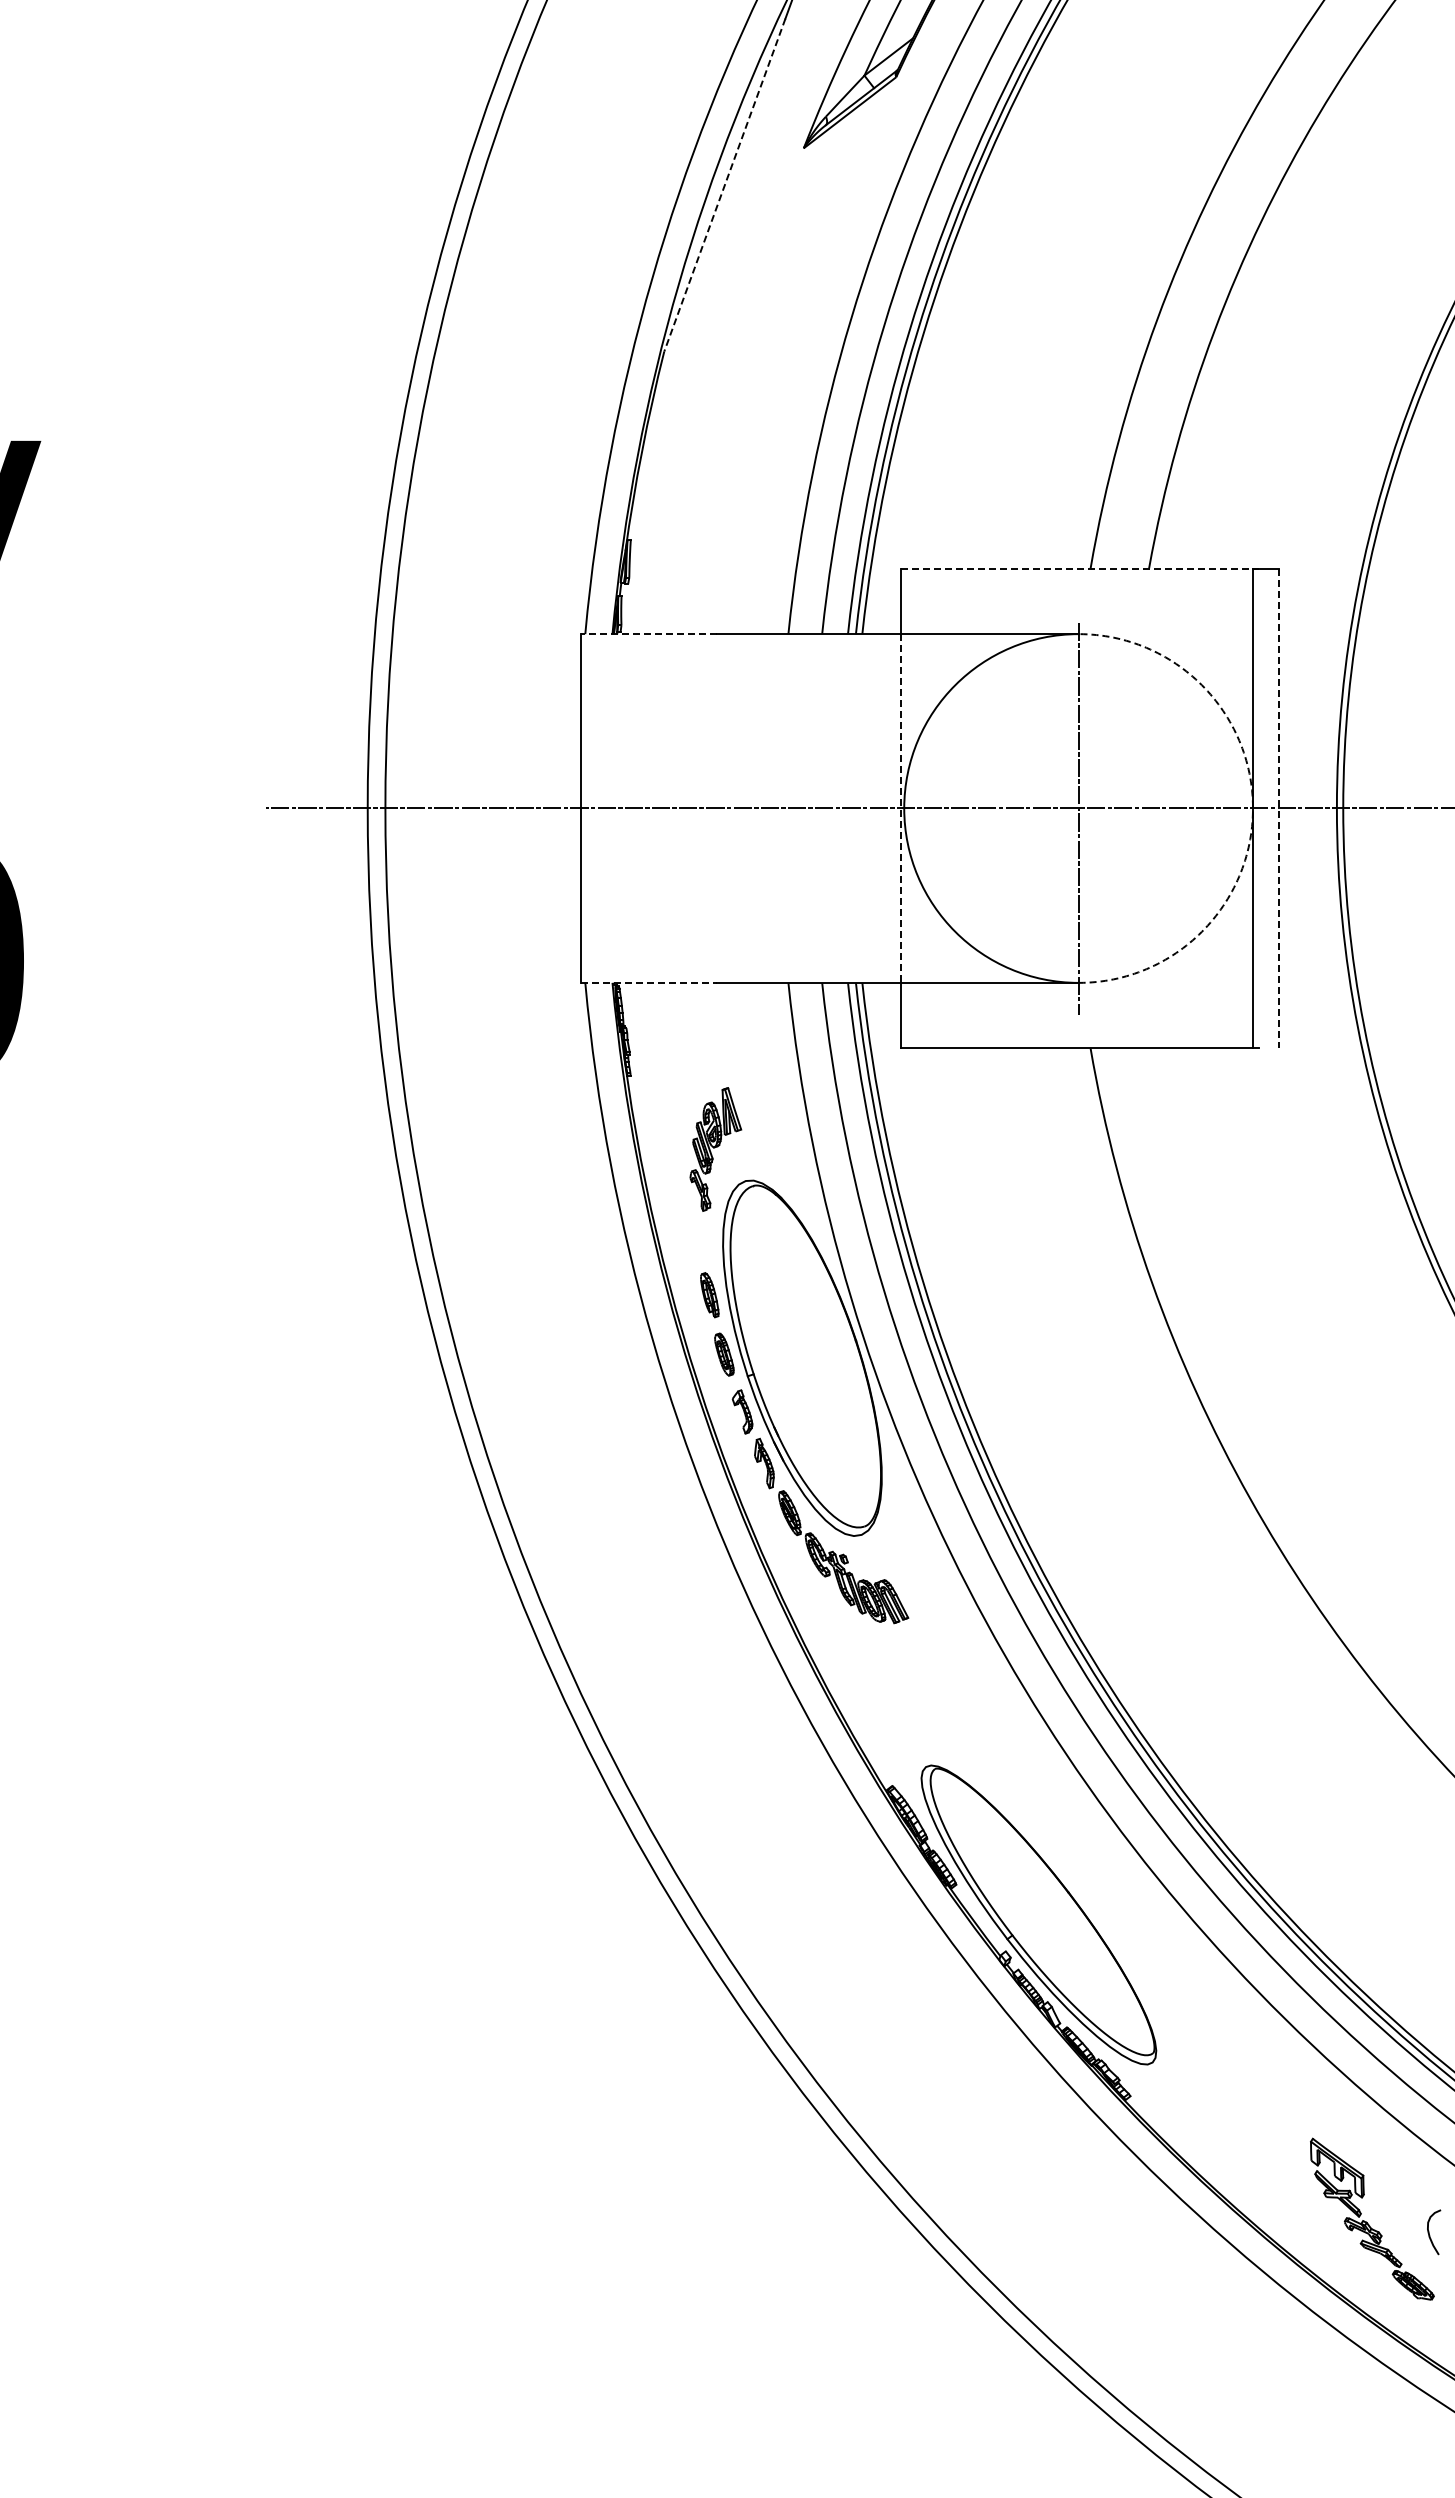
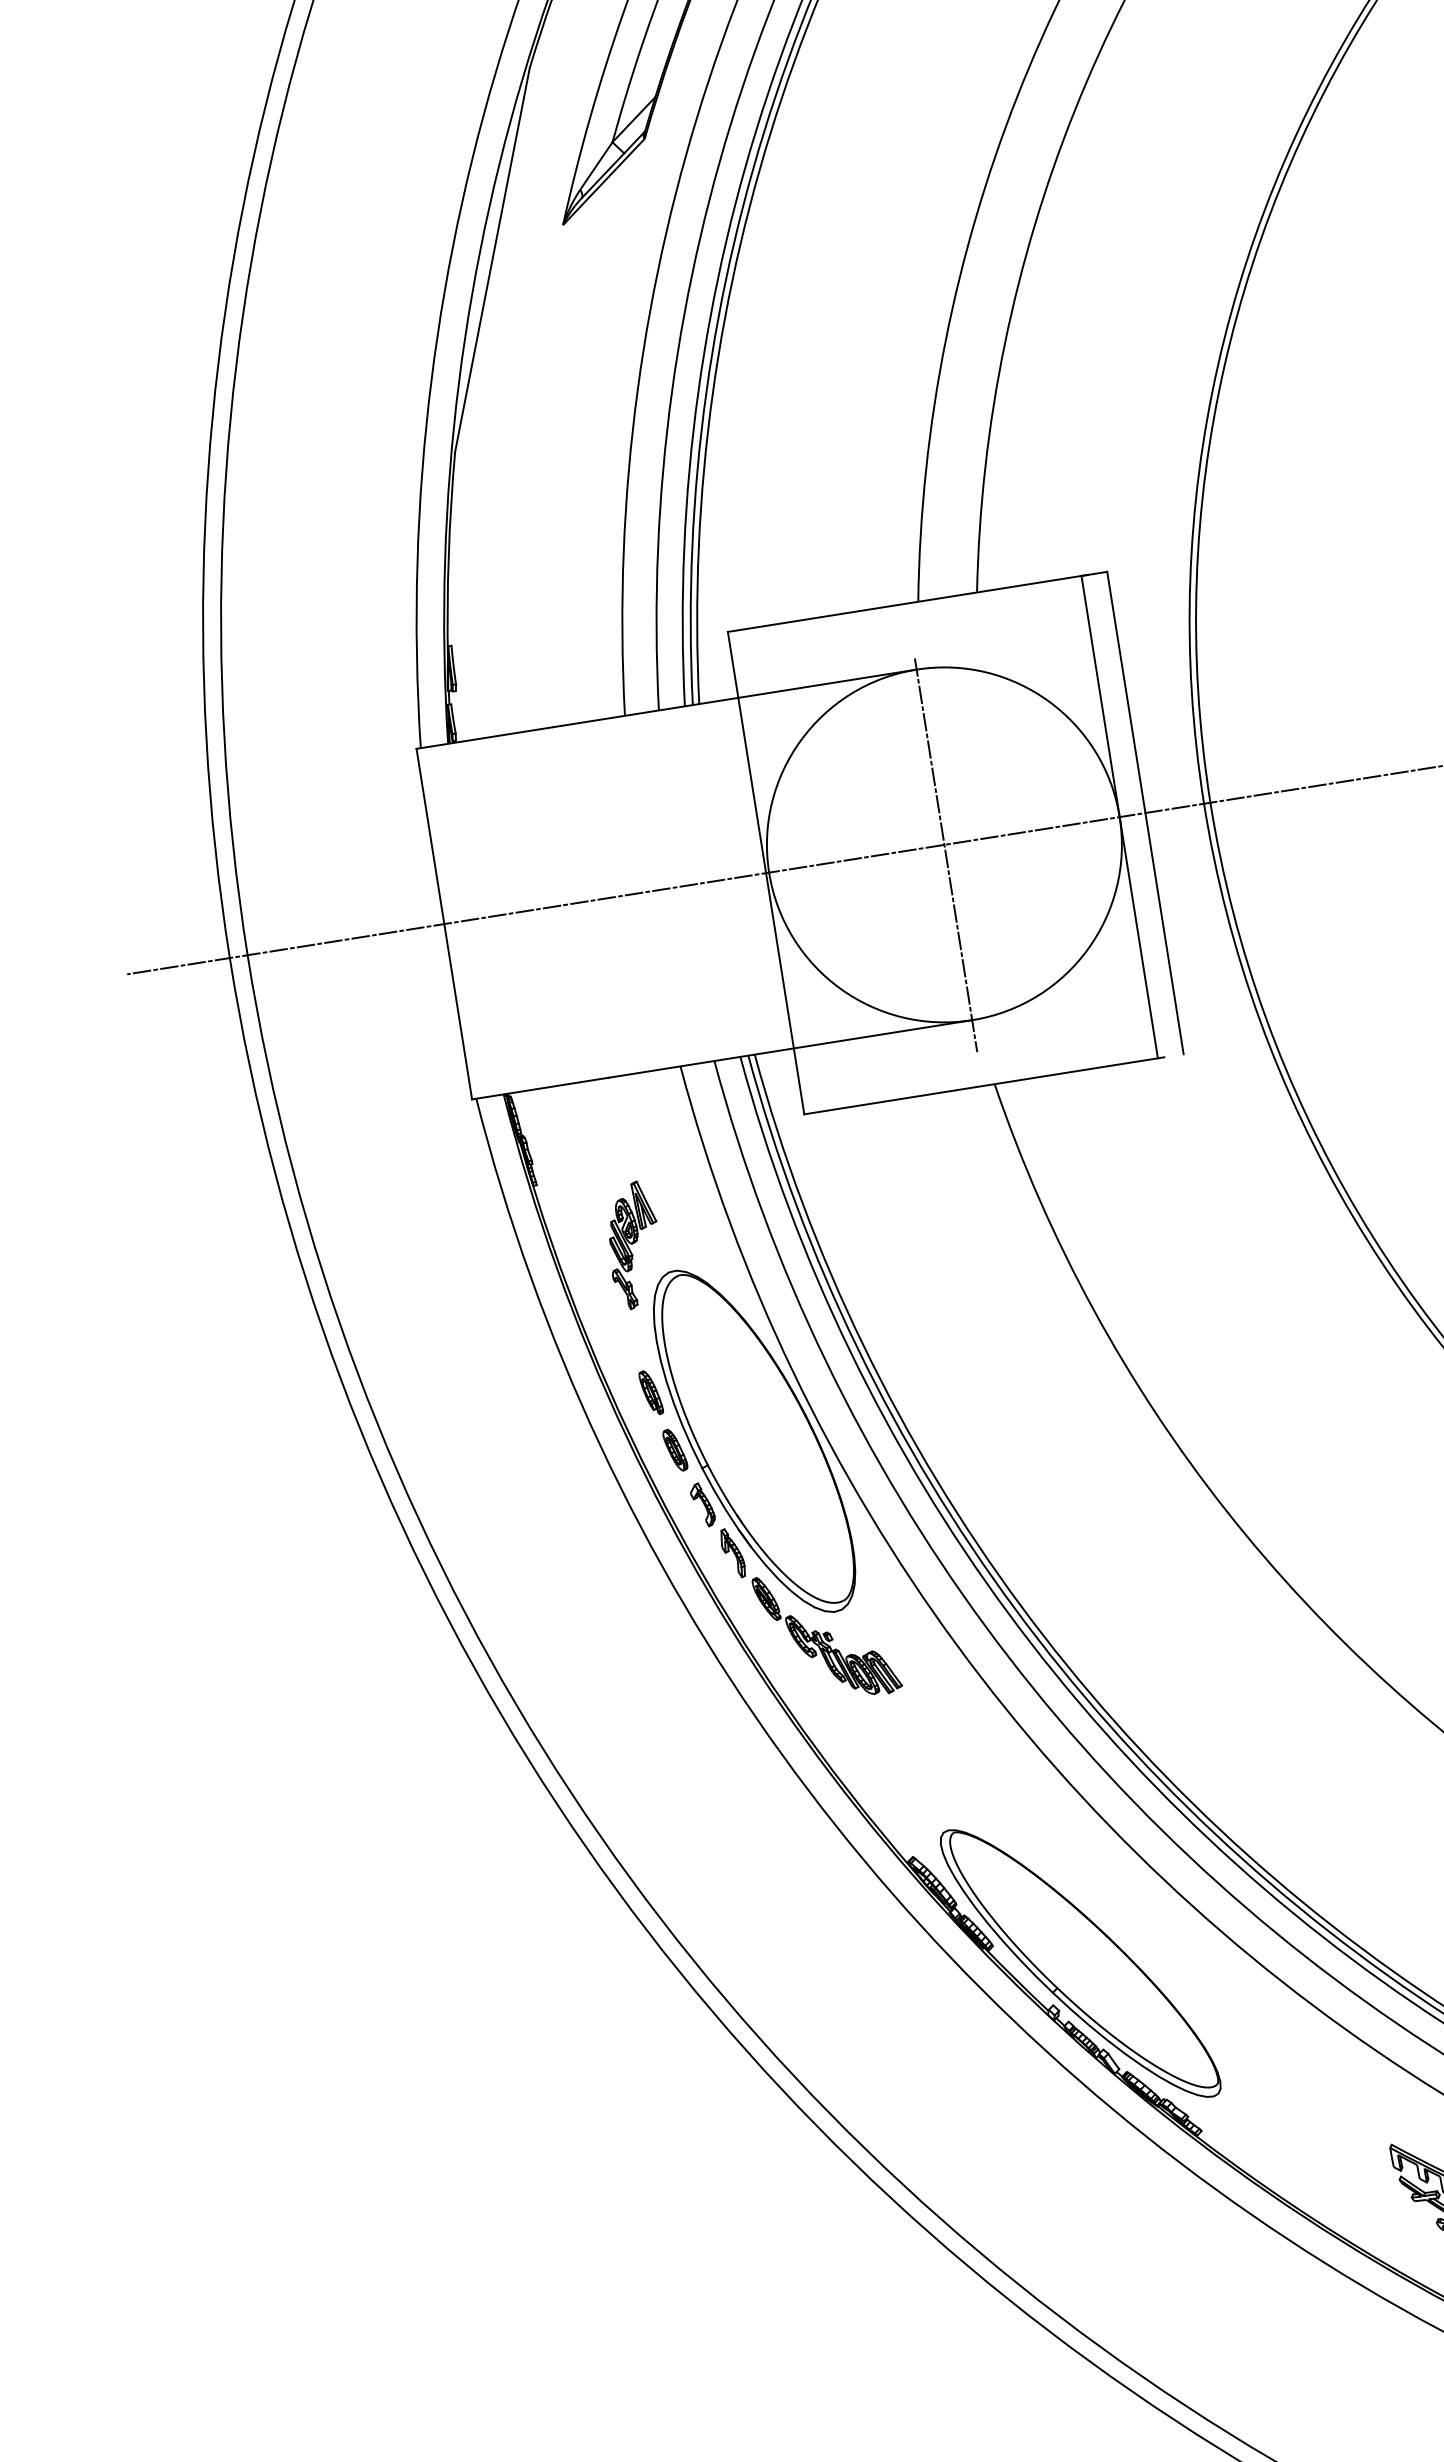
line: (724, 185) -> (489, 275), dashed -> solid
line: (1080, 568) -> (908, 603), dashed -> solid
line: (648, 634) -> (484, 738), dashed -> solid
arc: (1252, 808) -> (1119, 817), dashed -> solid
line: (1278, 808) -> (1145, 813), dashed -> solid
line: (901, 809) -> (766, 874), dashed -> solid
line: (649, 982) -> (540, 1088), dashed -> solid

